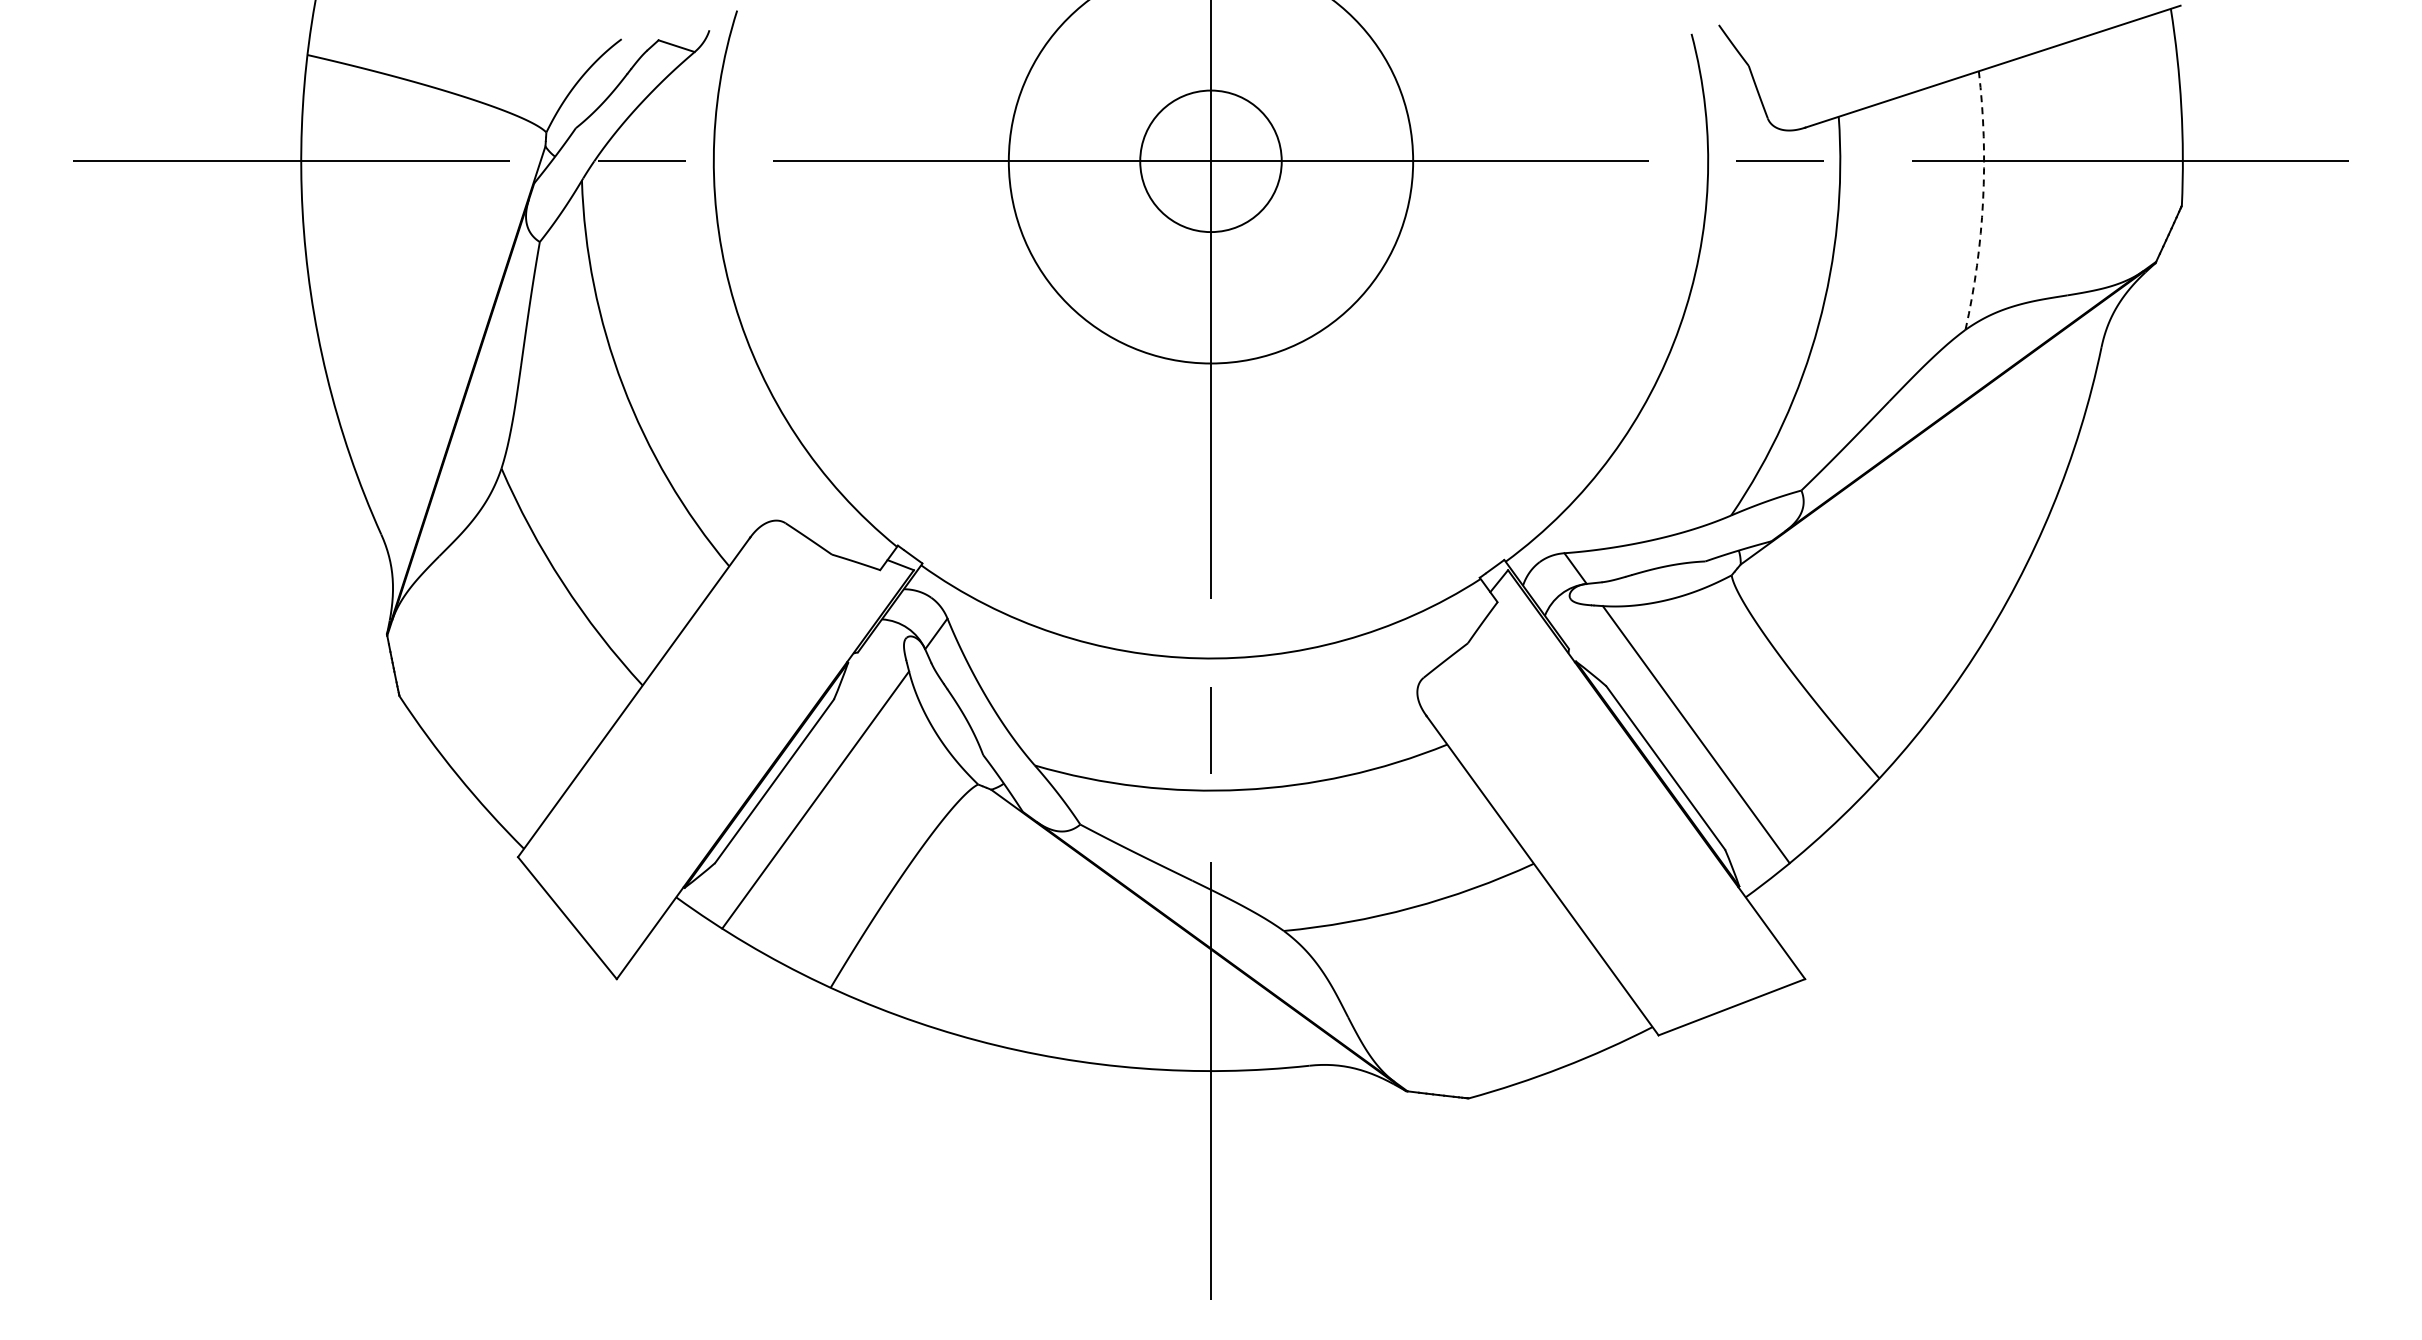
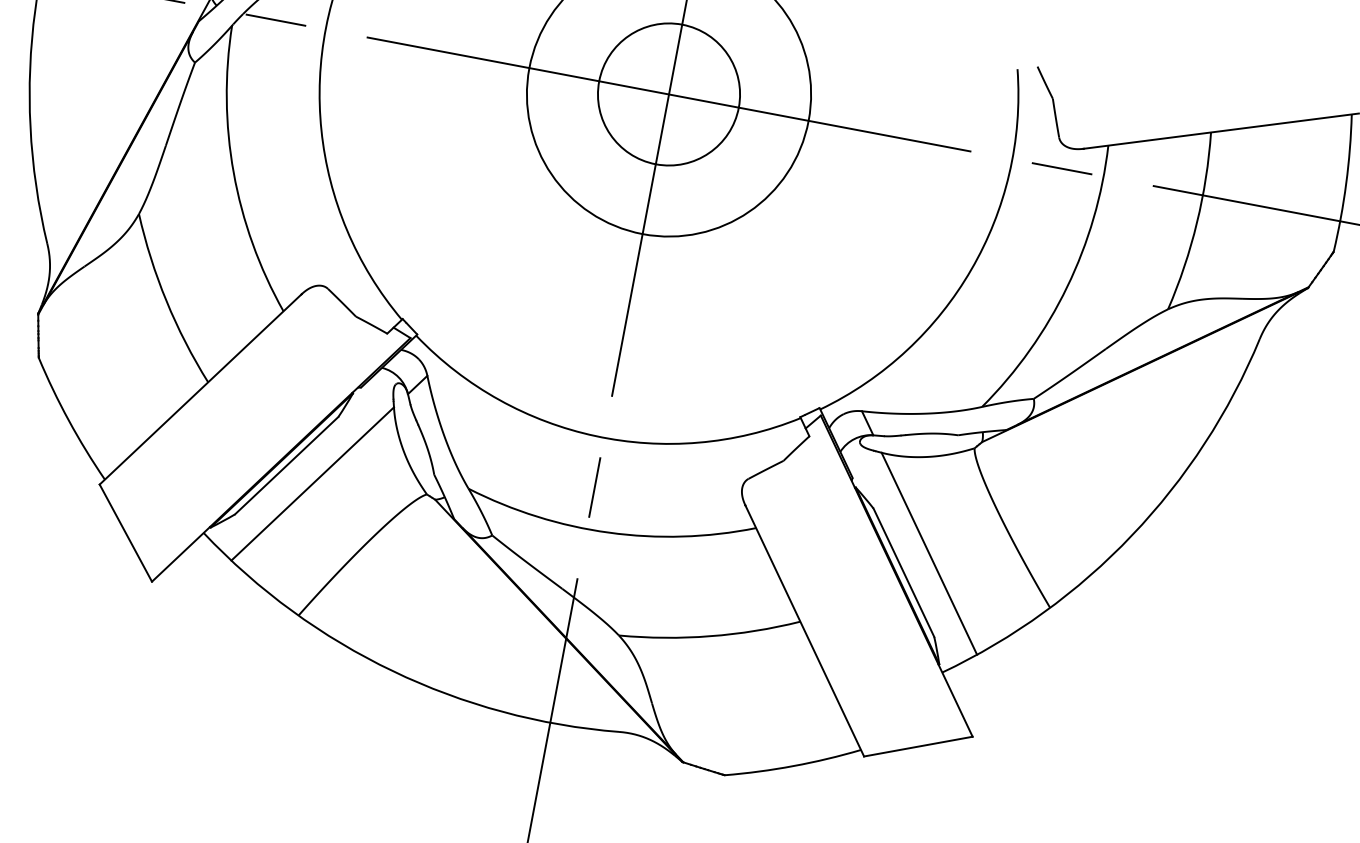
circle: (1210, 161) -> (668, 94), size x1.43
arc: (1983, 201) -> (1197, 223), dashed -> solid

